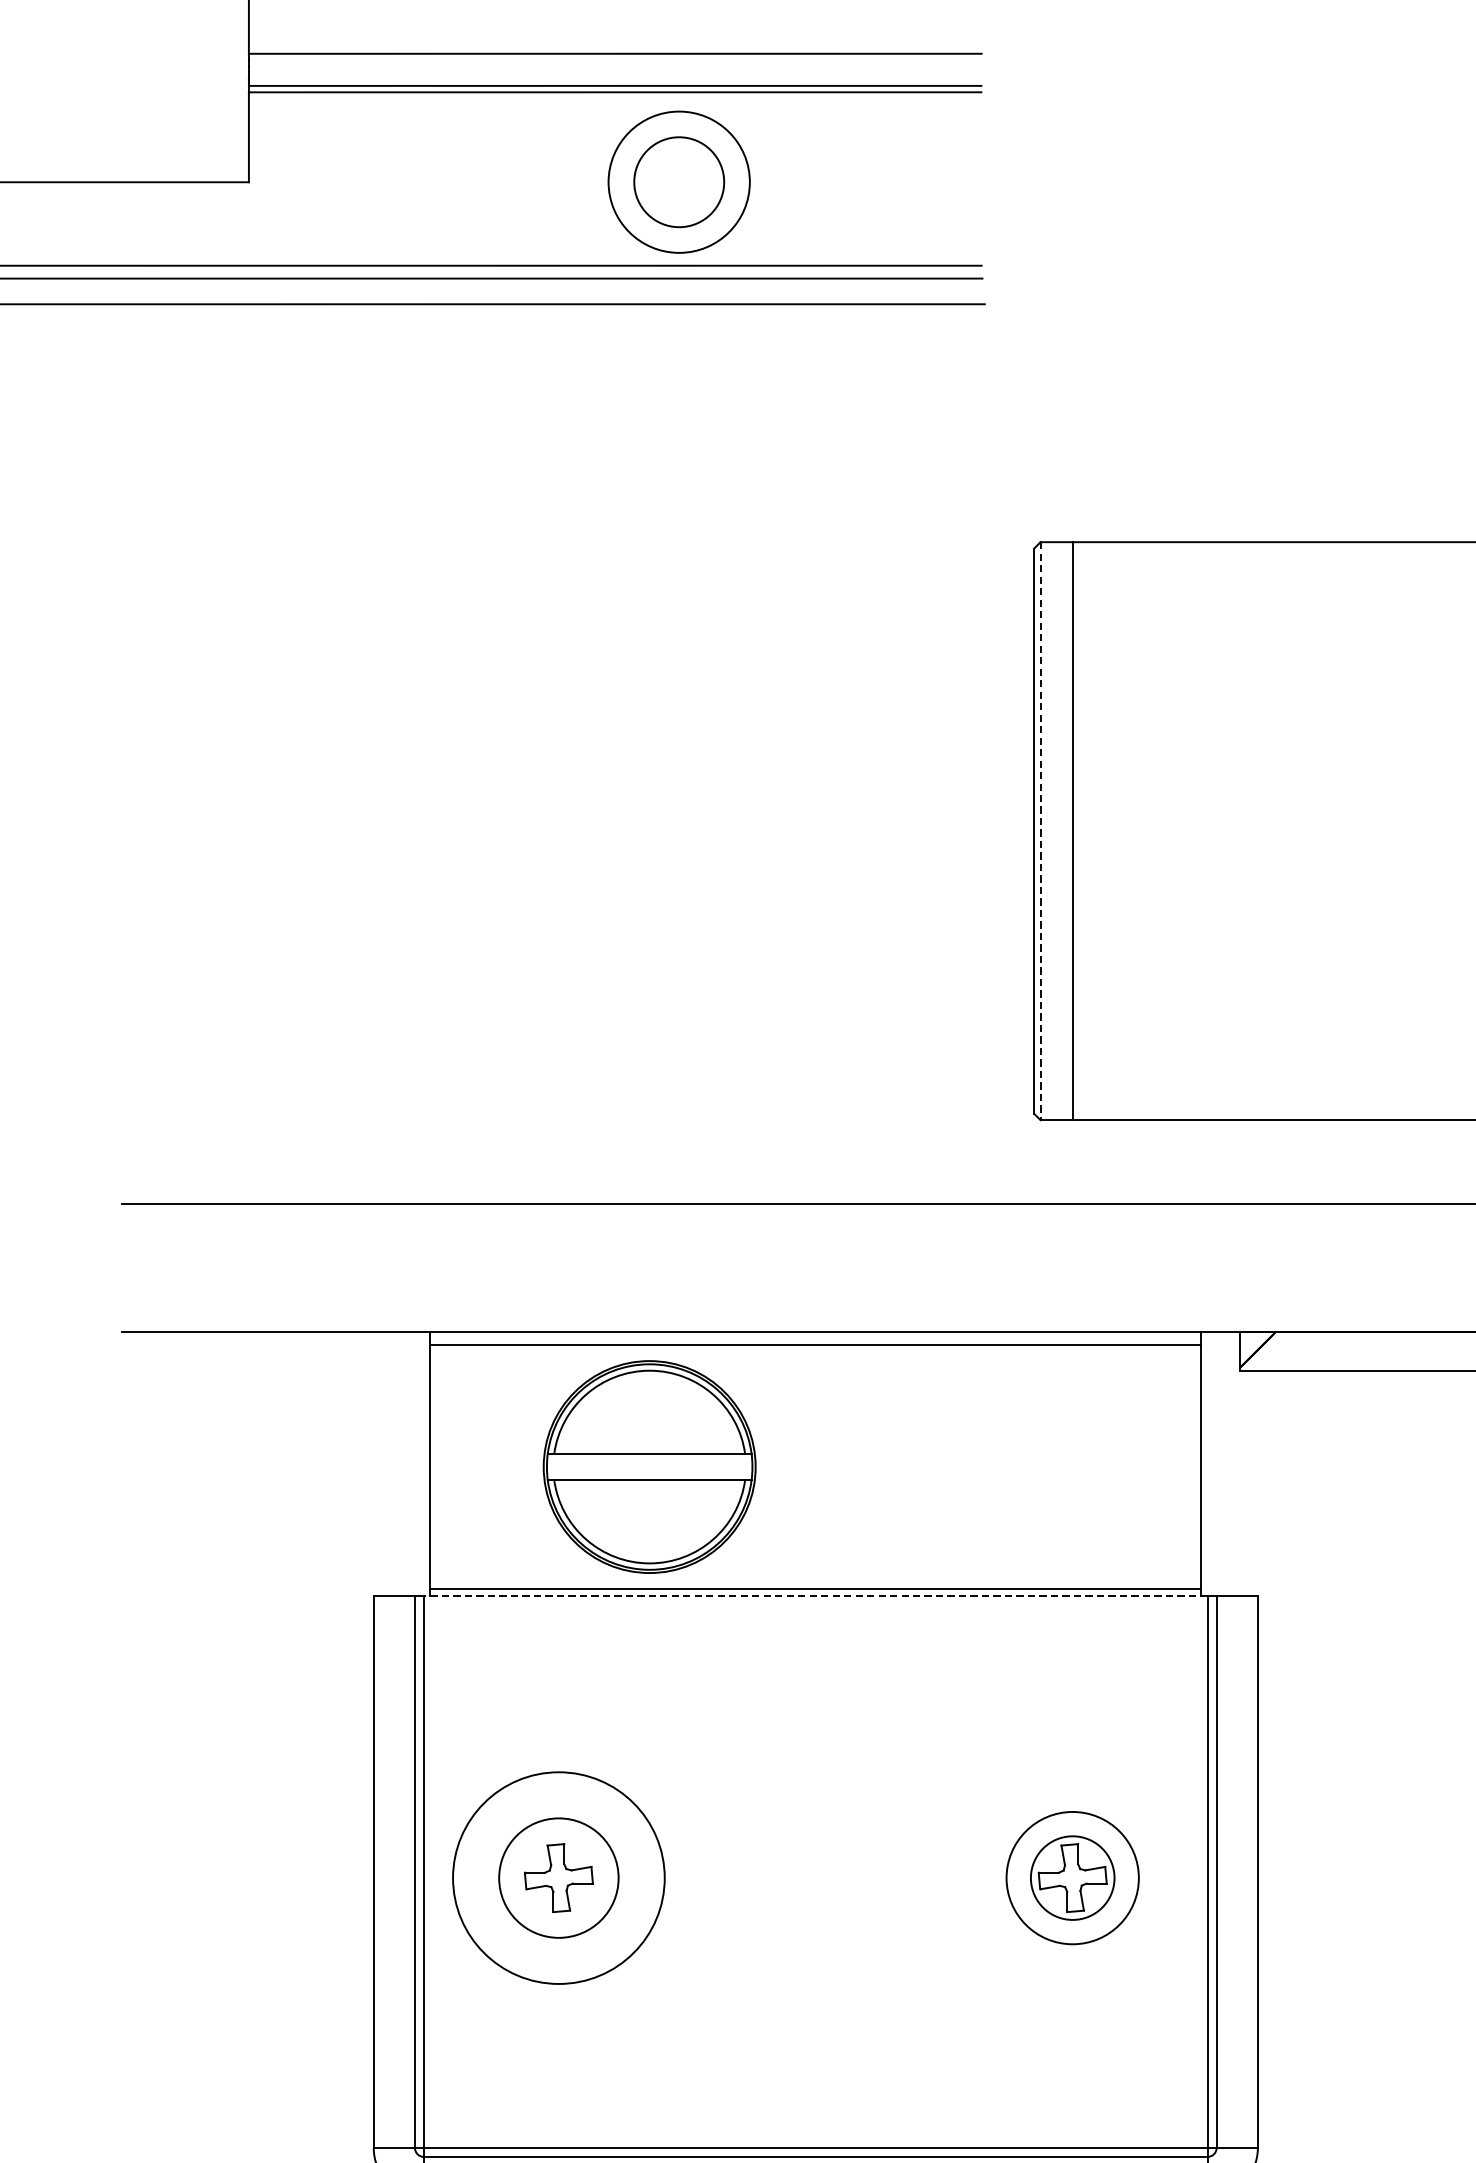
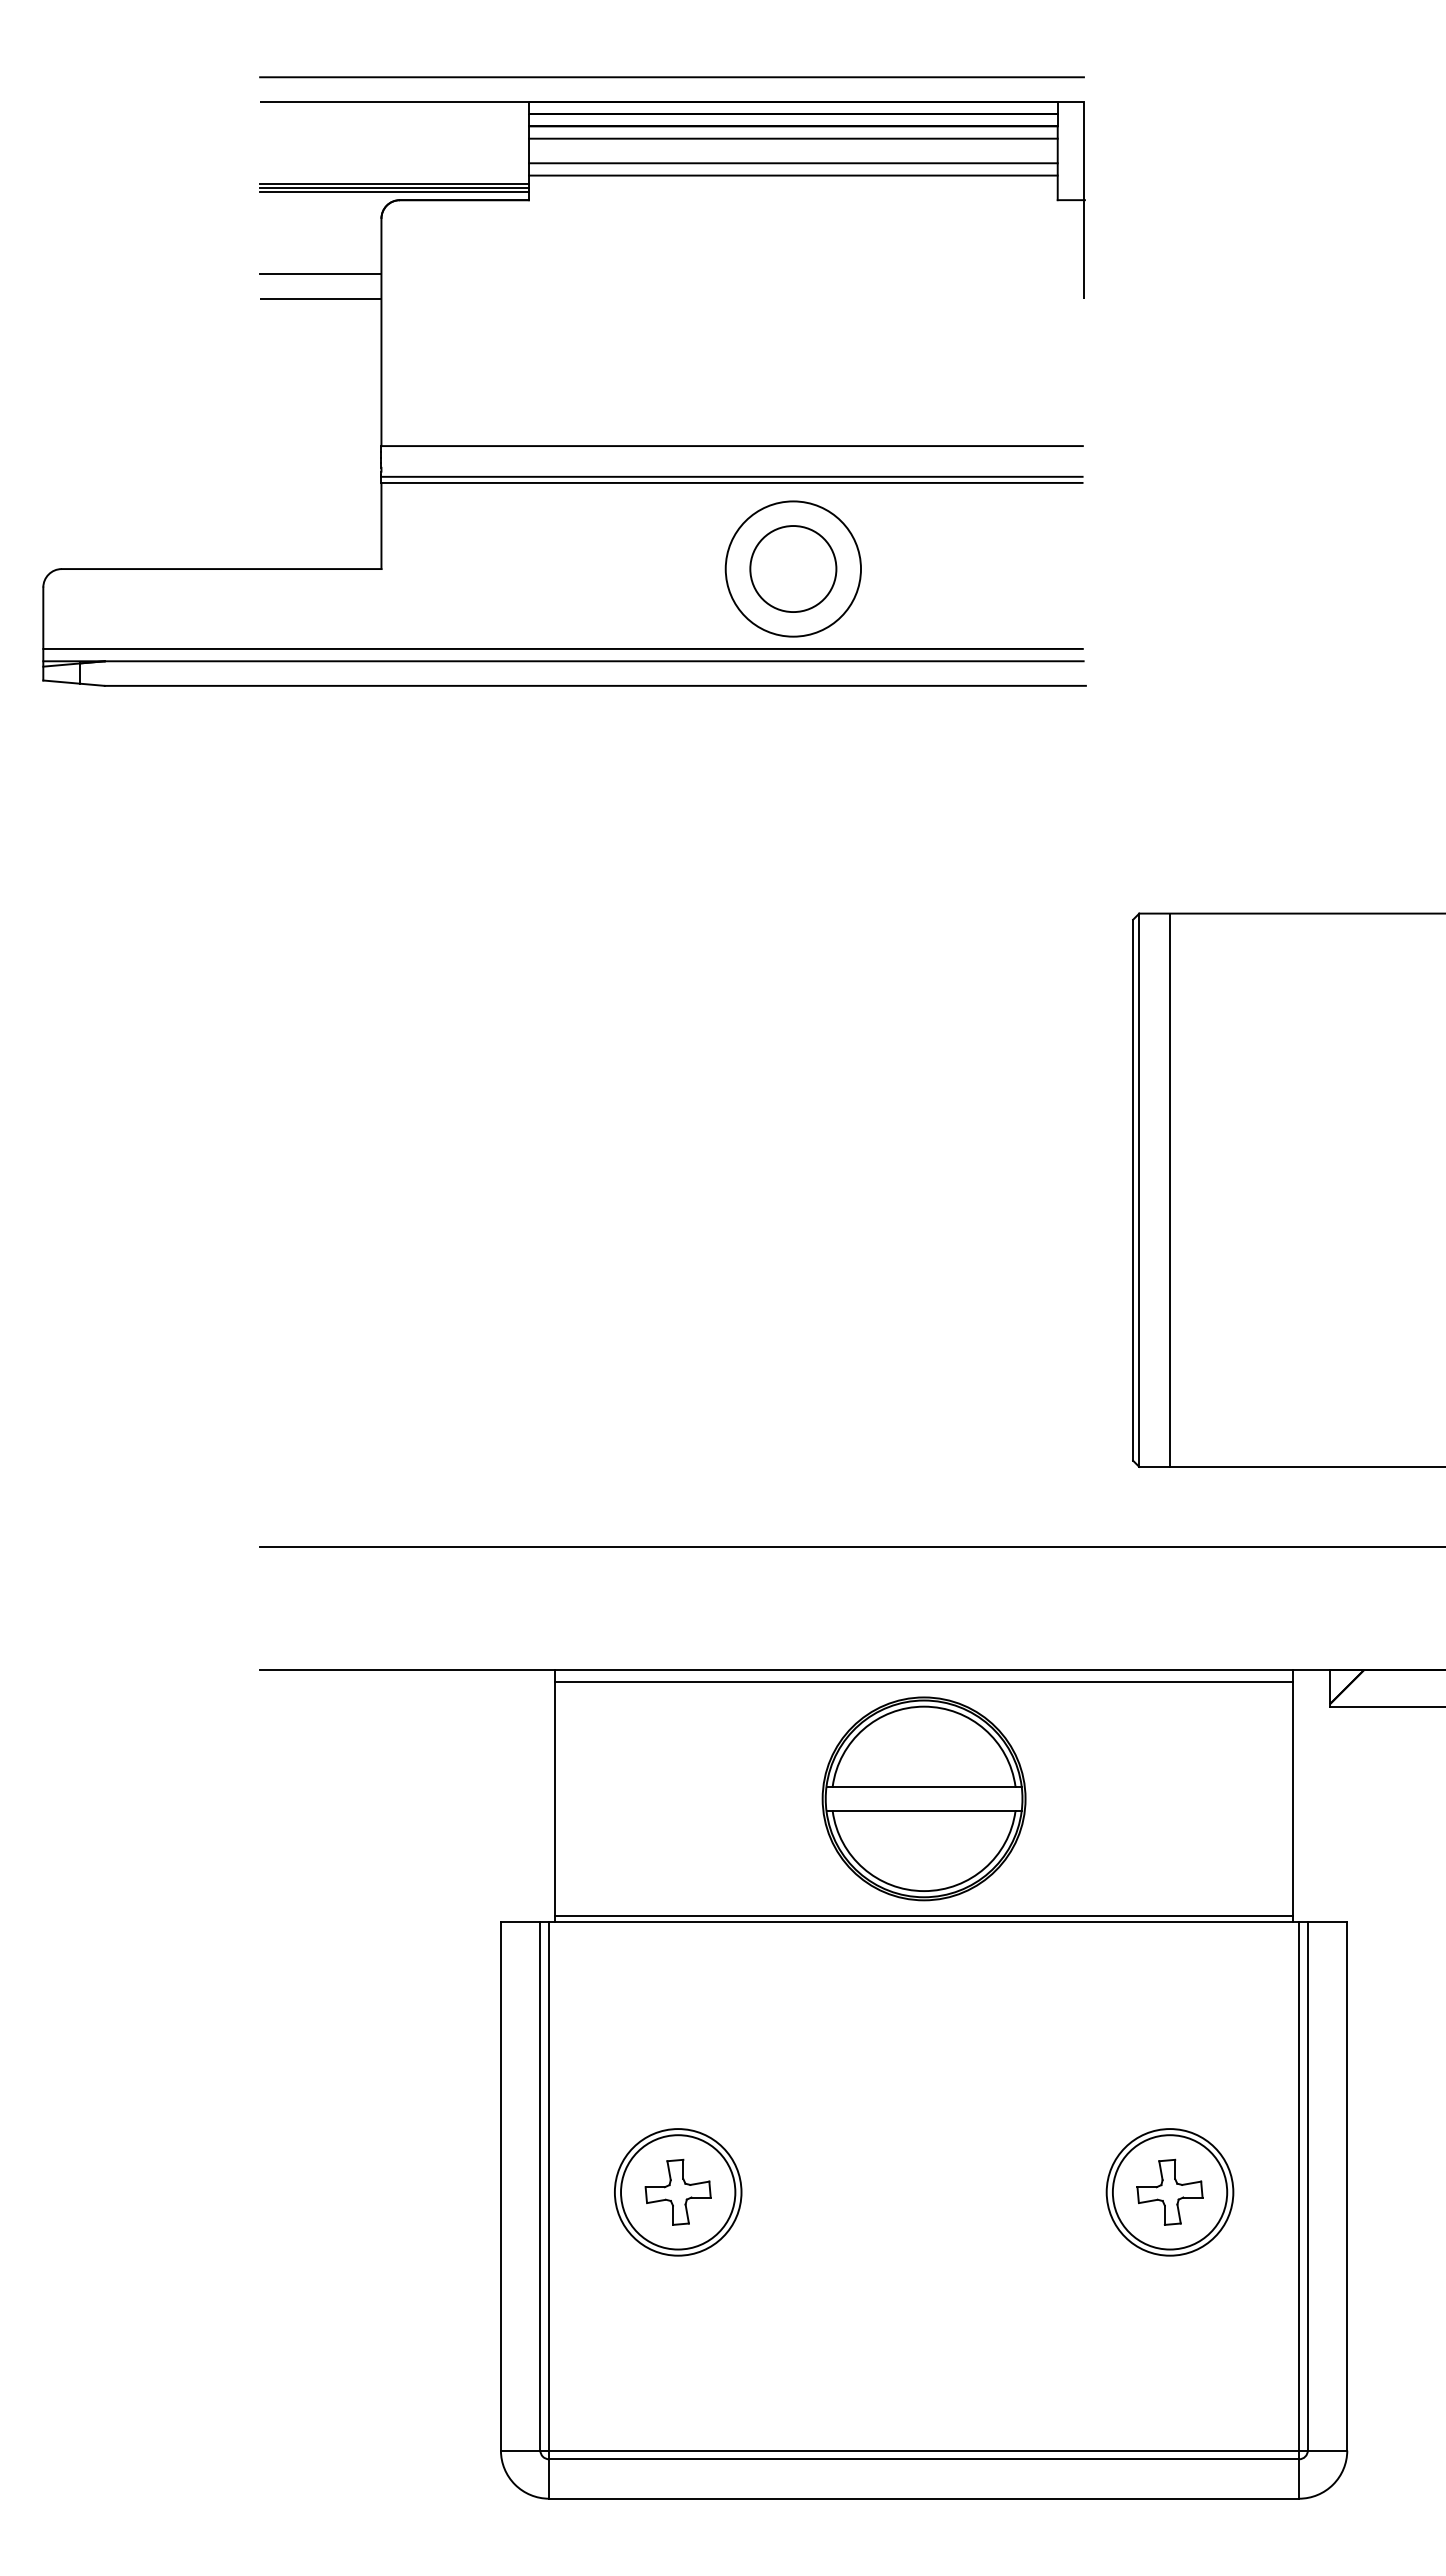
line: (1040, 831) -> (1139, 1190), dashed -> solid
part: (649, 1466) -> (923, 1798), moved
line: (815, 1595) -> (923, 1921), dashed -> solid
circle: (558, 1878) -> (677, 2192), size x0.62
circle: (1072, 1878) -> (1169, 2192), size x1.43

